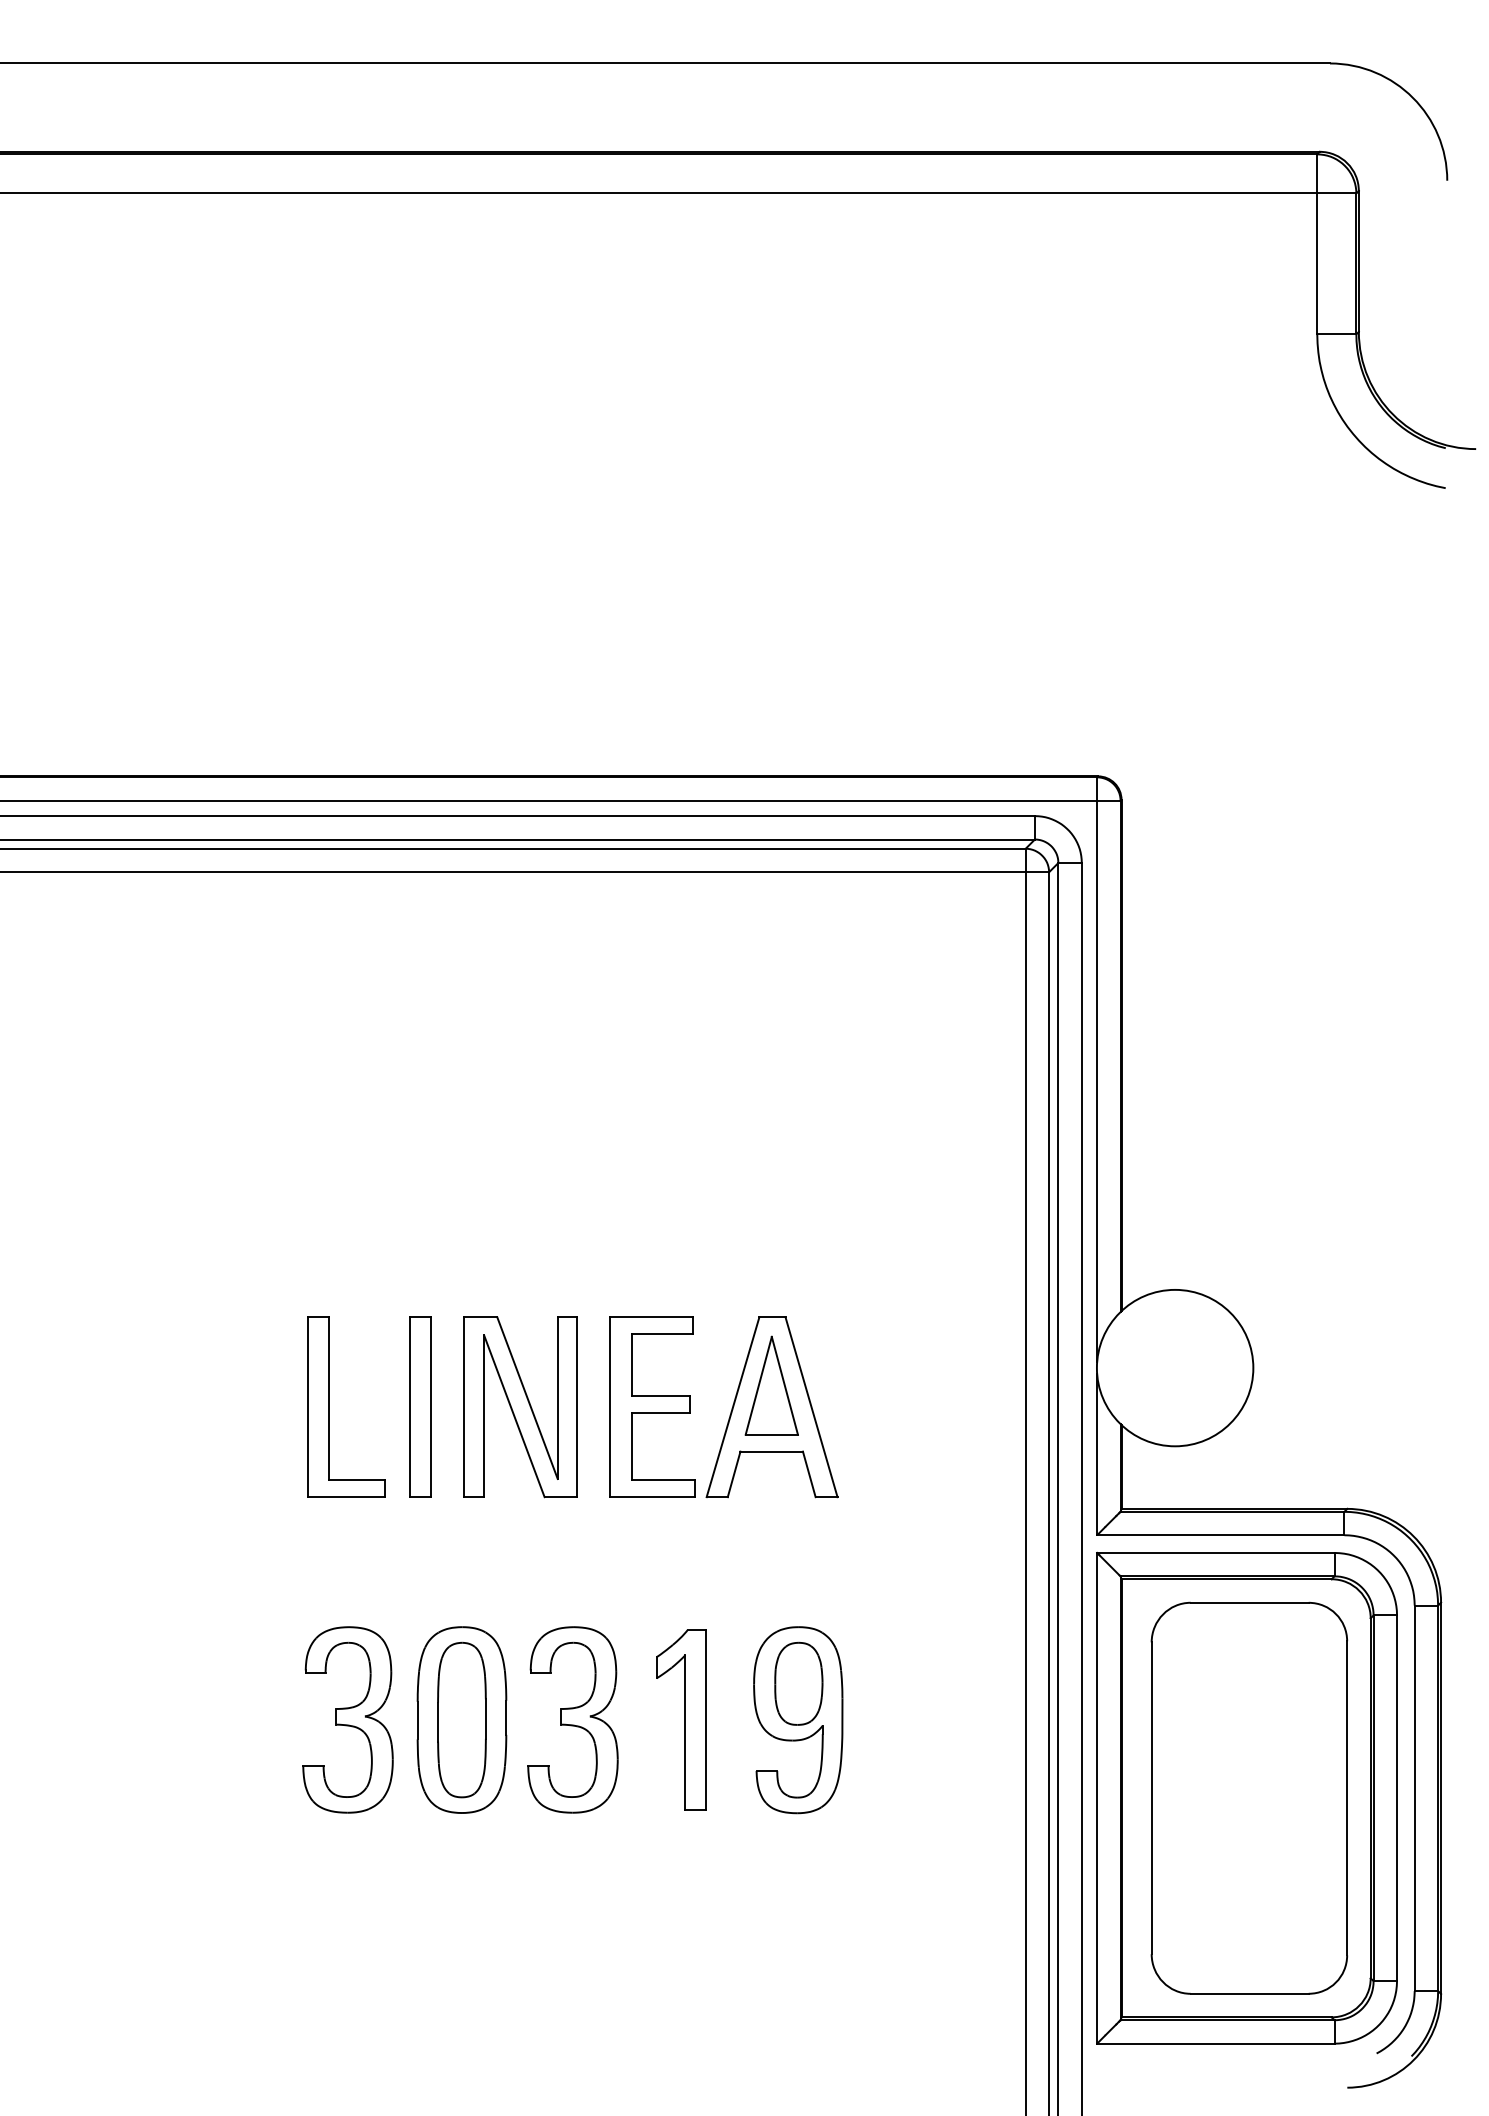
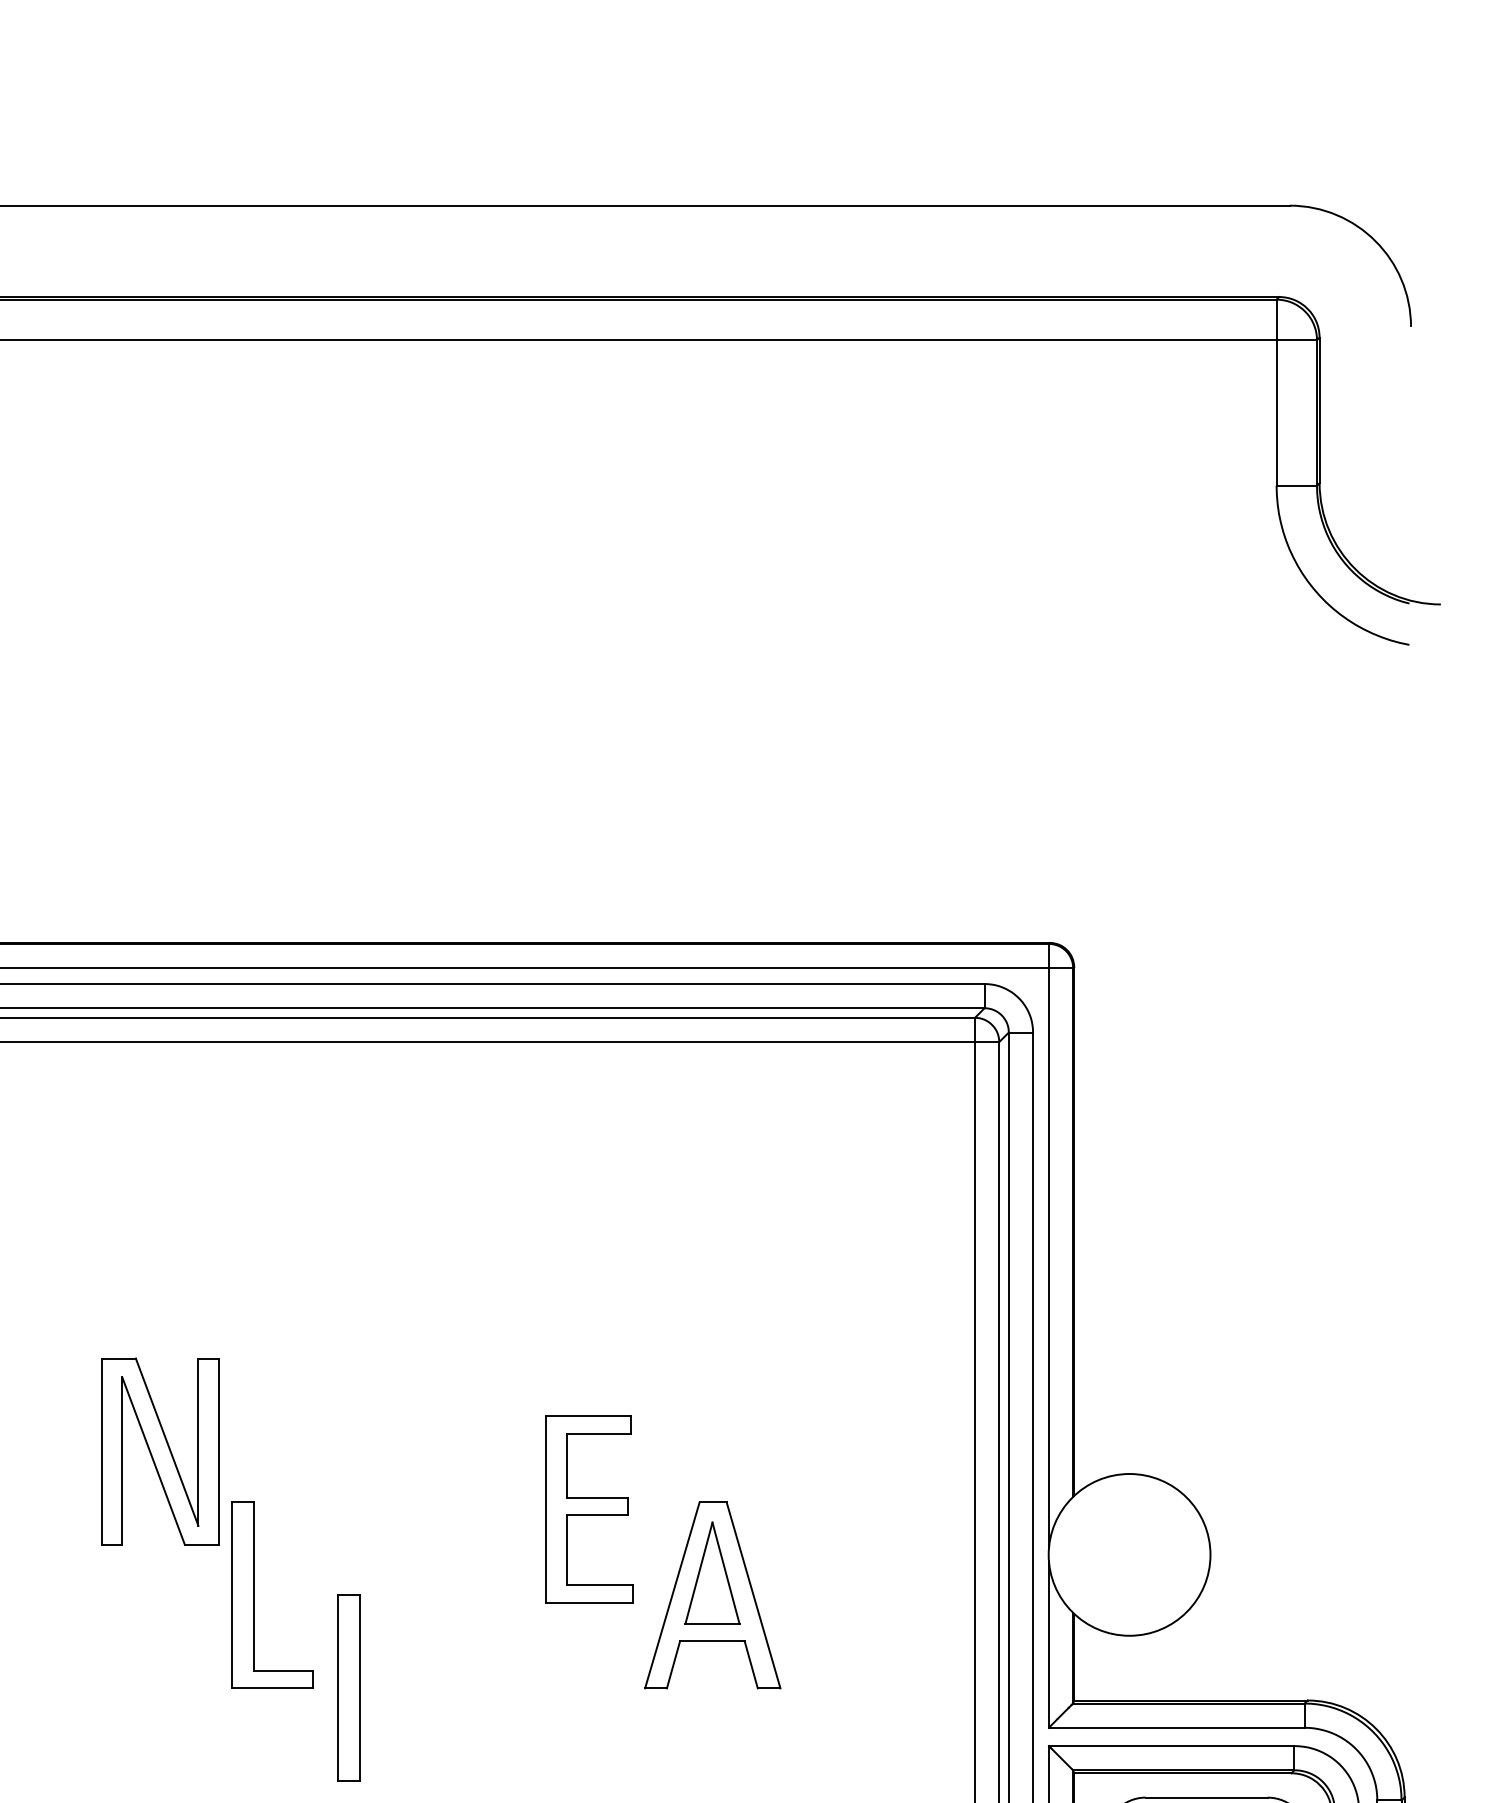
part: (420, 1406) -> (349, 1687), moved
part: (652, 1406) -> (589, 1508), moved
part: (520, 1407) -> (159, 1451), moved

